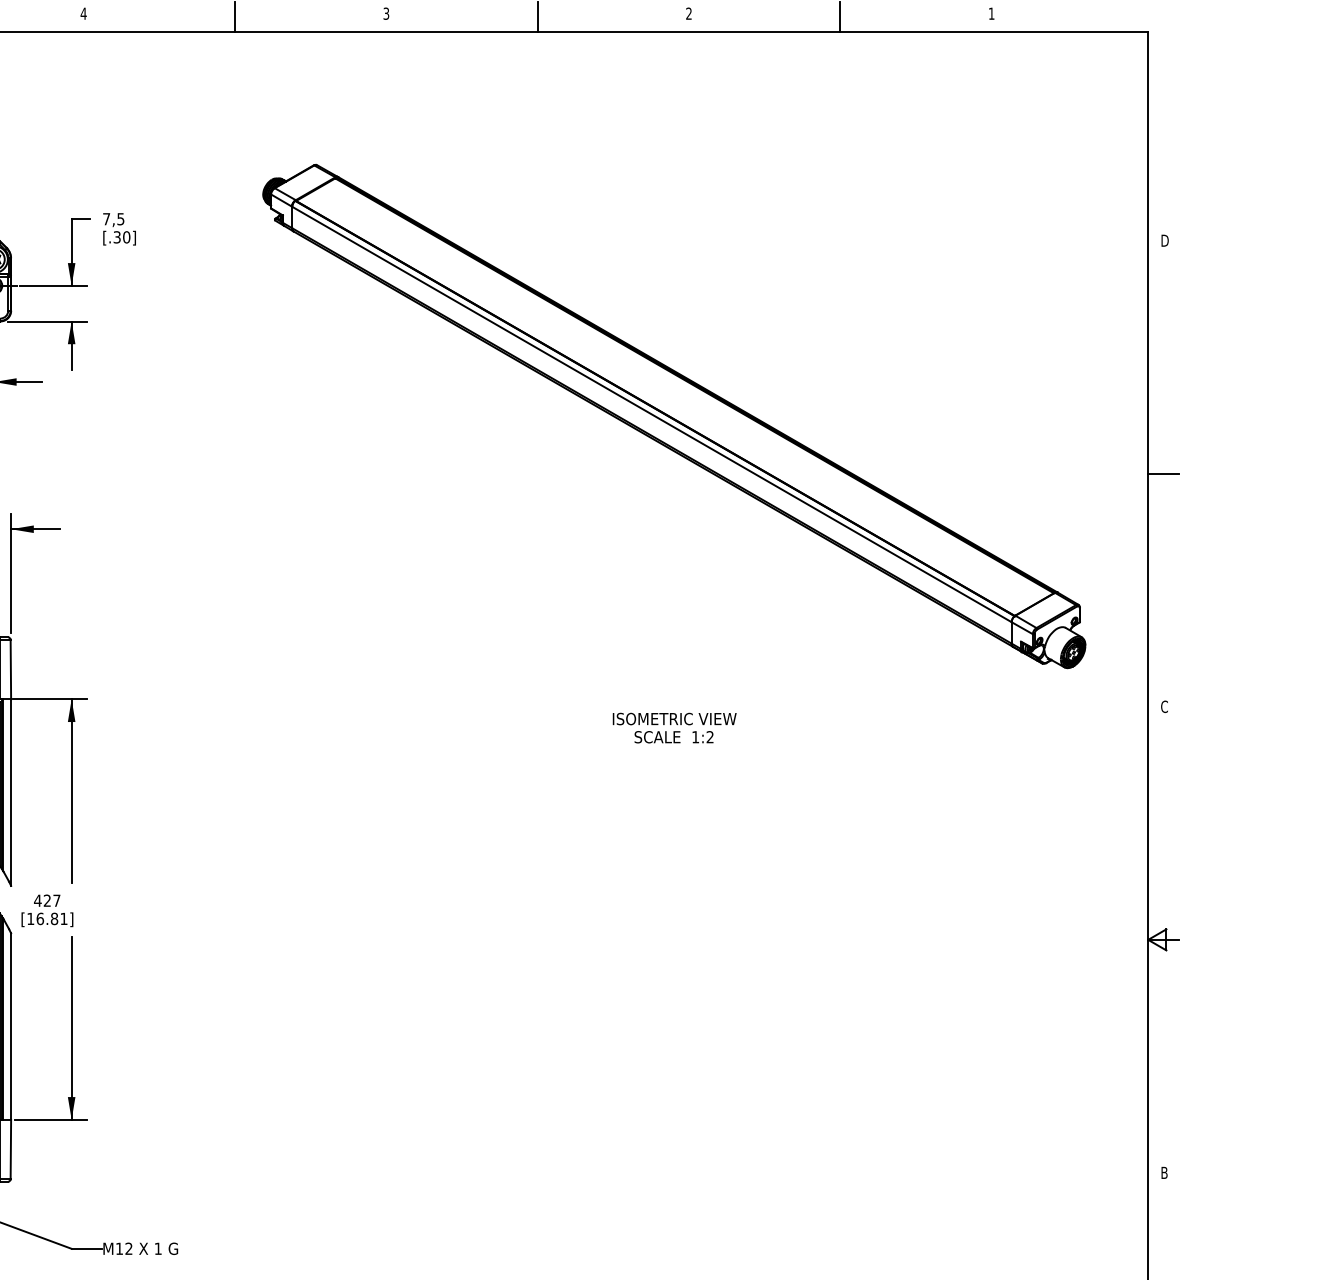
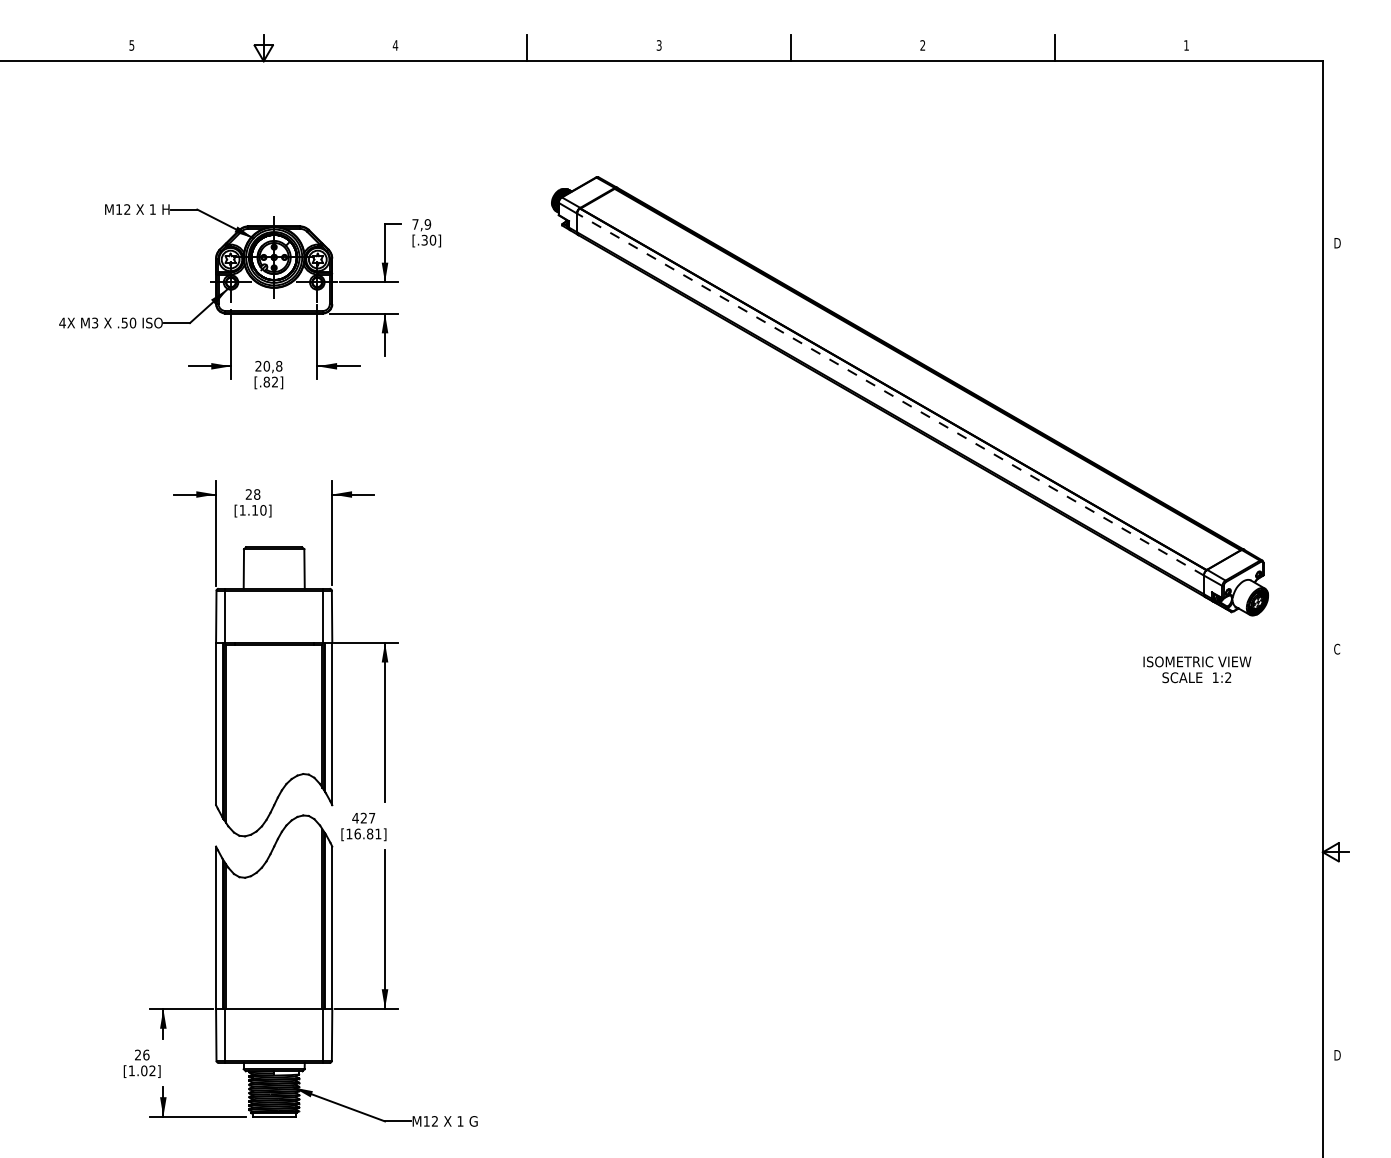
text: (120, 219) -> (427, 224), 7,5 -> 7,9
line: (651, 414) -> (890, 394), solid -> dashed
line: (1162, 474) -> (1335, 446), removed
text: (674, 727) -> (1197, 669), moved
text: (1165, 1172) -> (1337, 1054), B -> D

